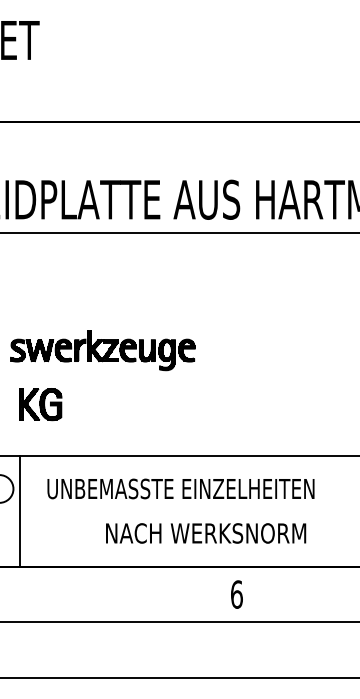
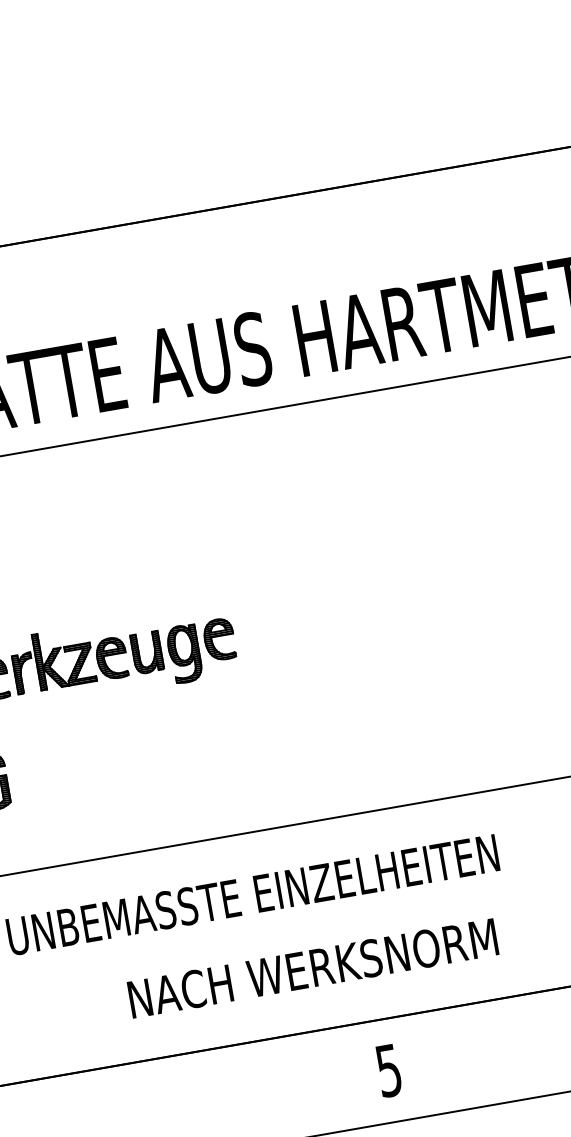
text: (236, 594) -> (388, 1070), 6 -> 5

